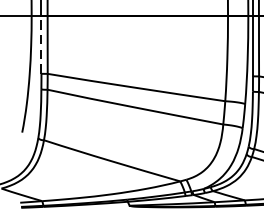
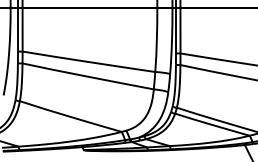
line: (40, 44) -> (17, 29), dashed -> solid

